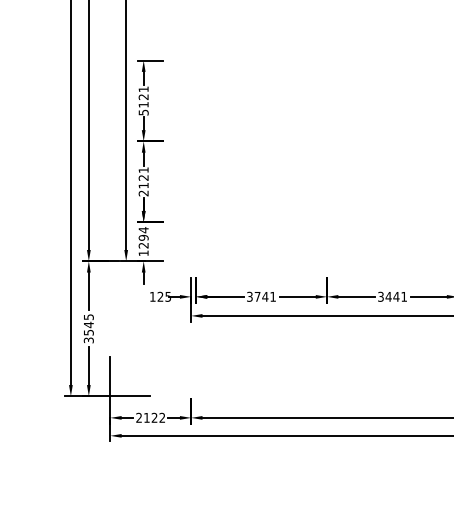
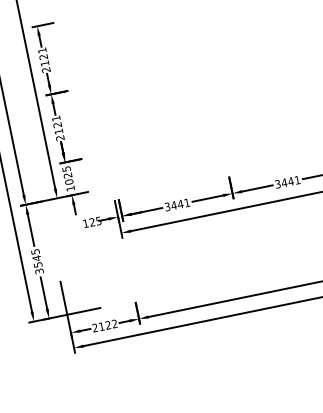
text: (143, 112) -> (46, 70), 5121 -> 2121
text: (143, 237) -> (67, 175), 1294 -> 1025
text: (257, 296) -> (173, 205), 3741 -> 3441

